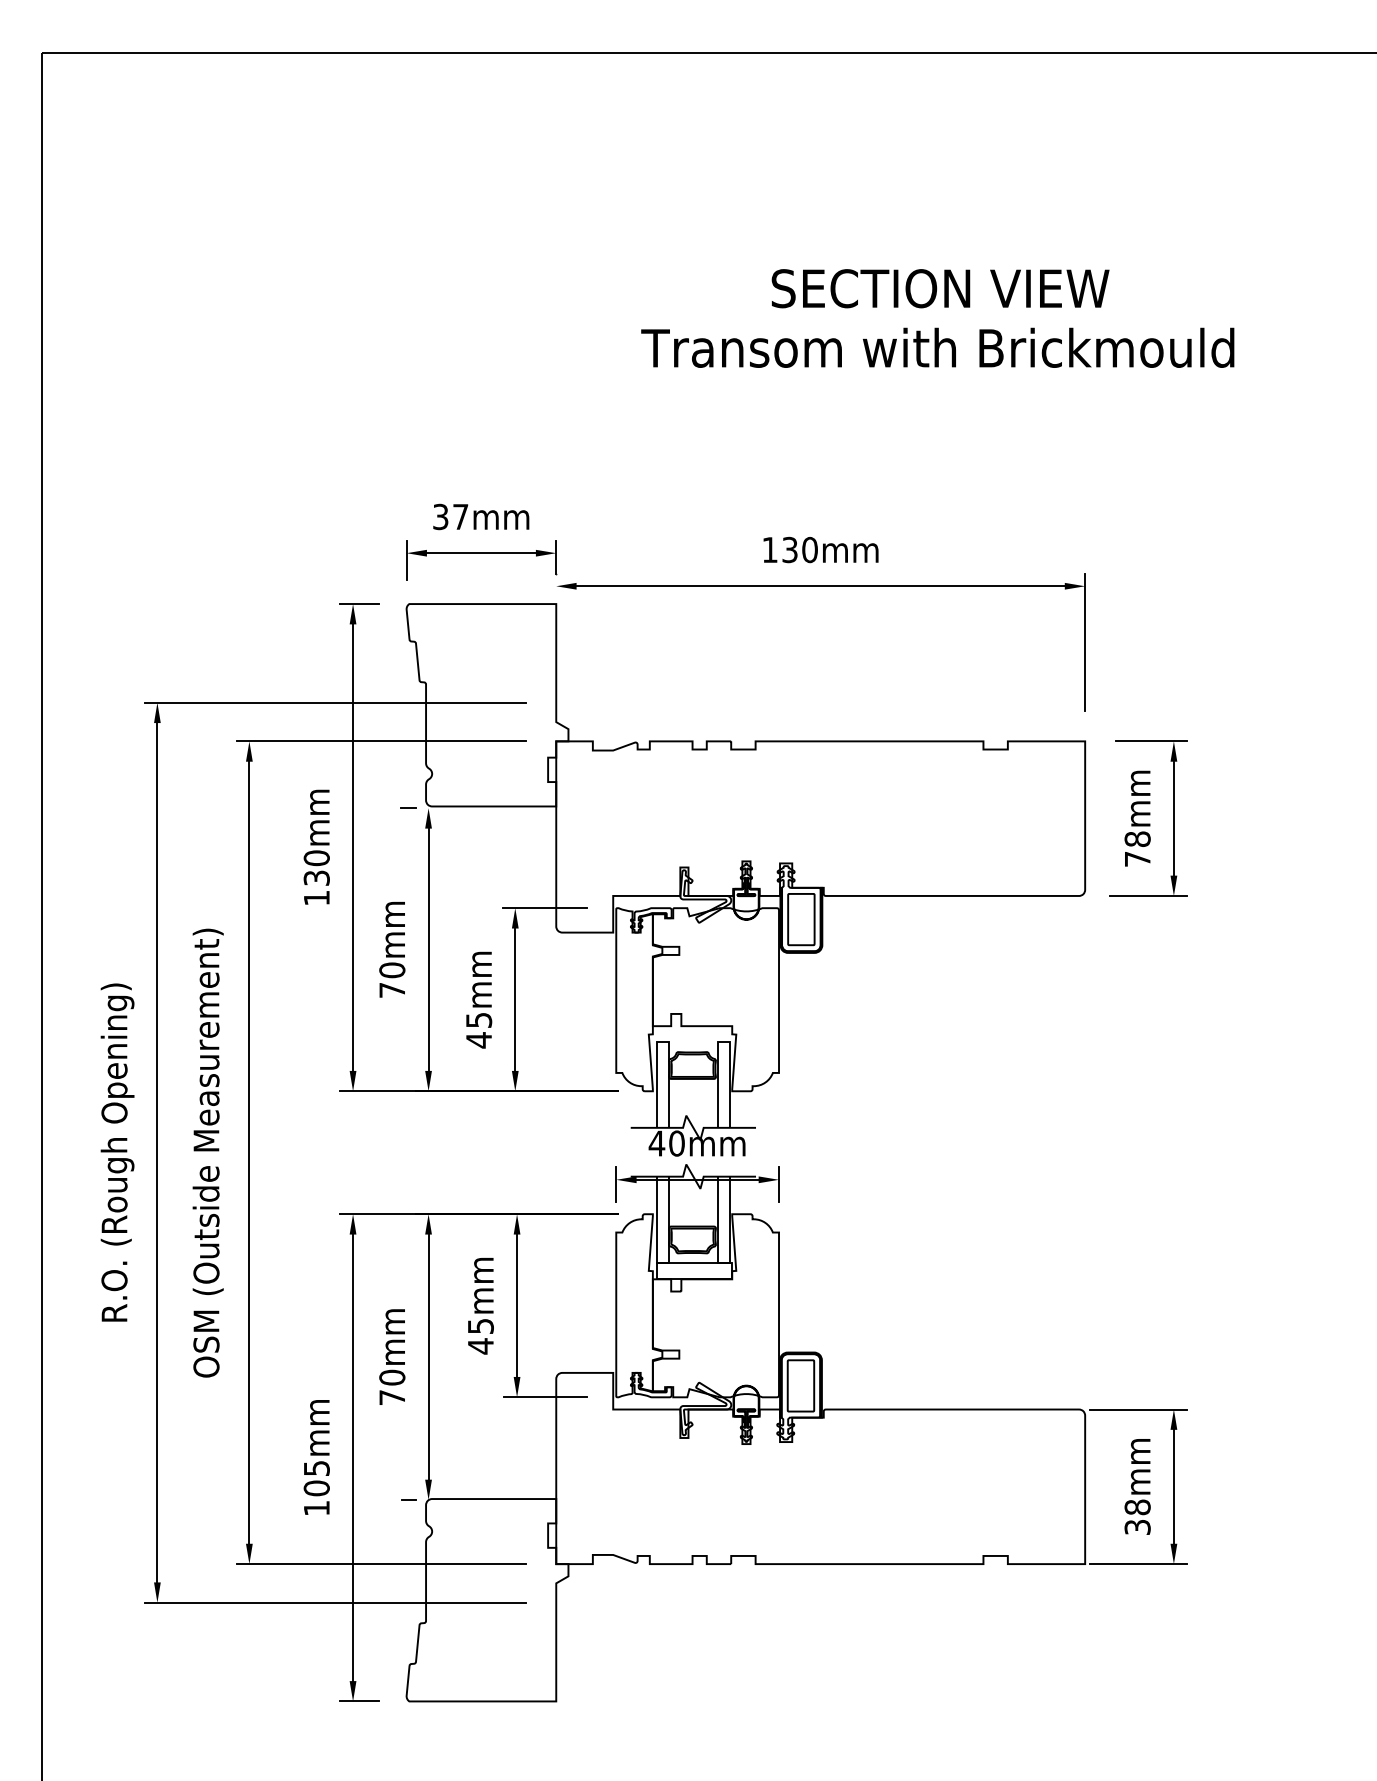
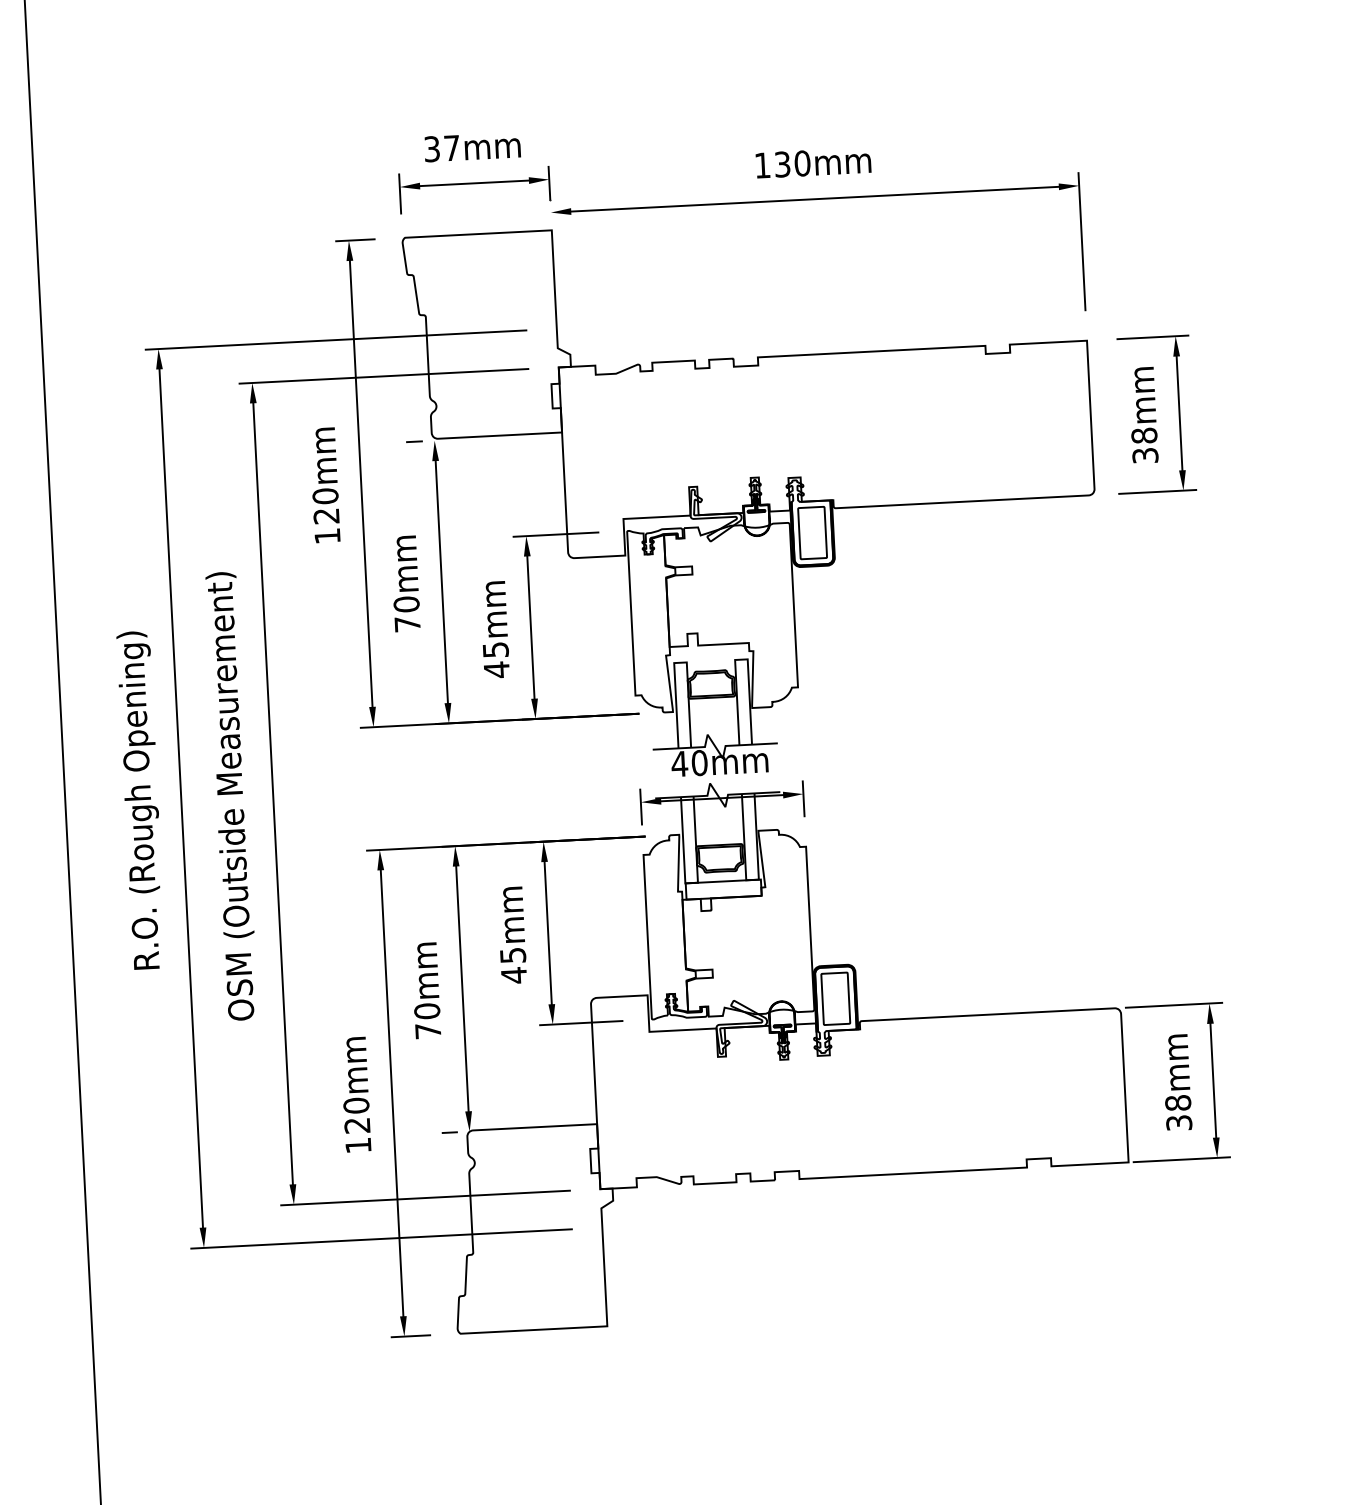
text: (1137, 858) -> (1145, 455), 78mm -> 38mm
text: (316, 877) -> (326, 515), 130mm -> 120mm
text: (316, 1478) -> (356, 1115), 105mm -> 120mm

